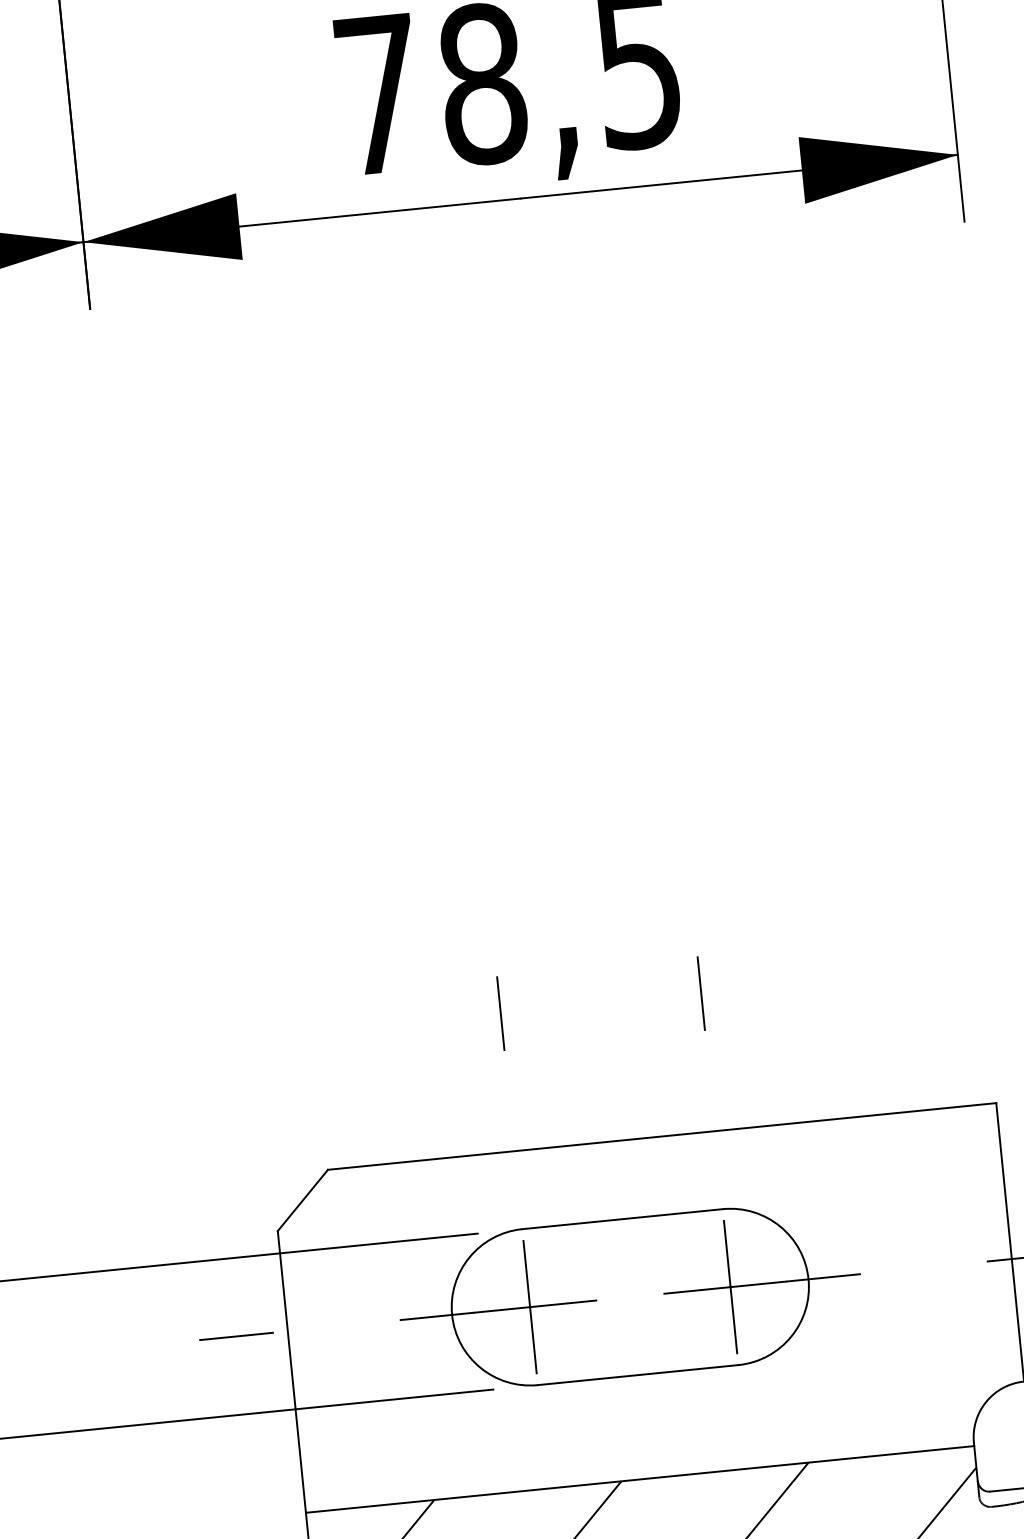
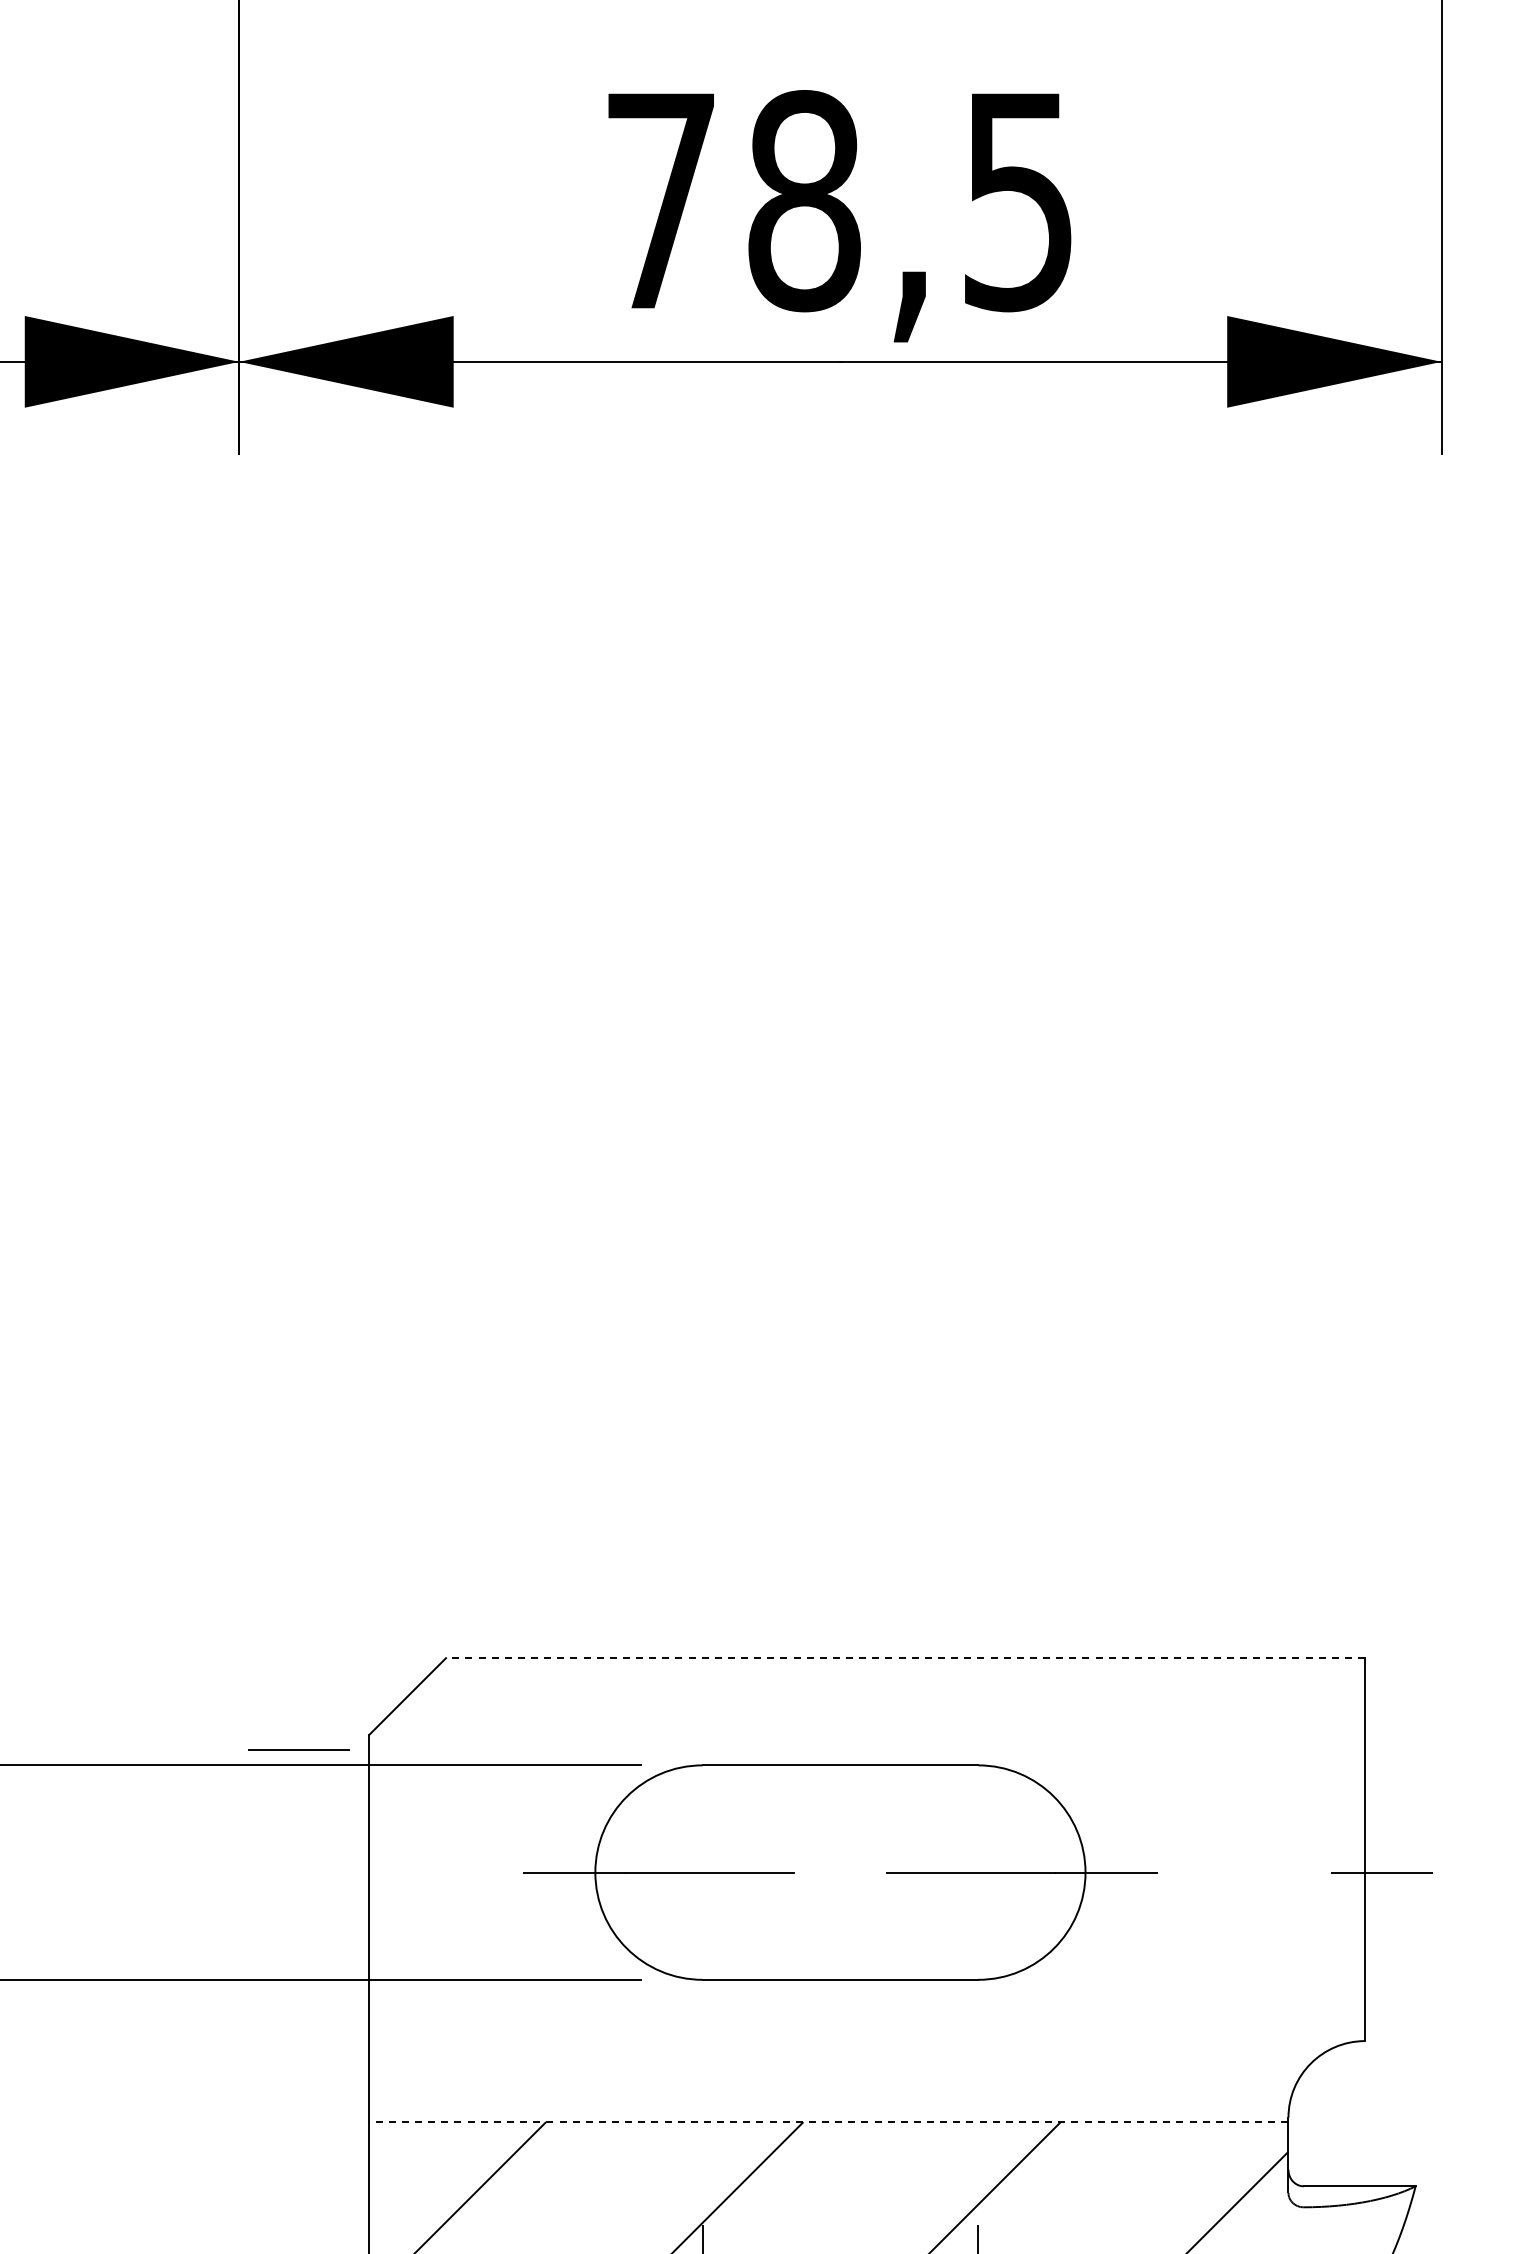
line: (701, 993) -> (978, 1468), removed
line: (500, 1013) -> (702, 1468), removed
line: (662, 1136) -> (905, 1658), solid -> dashed
line: (730, 1287) -> (978, 1872), removed
line: (530, 1307) -> (702, 1872), removed
line: (236, 1336) -> (298, 1749), moved
line: (639, 1479) -> (828, 2122), solid -> dashed

